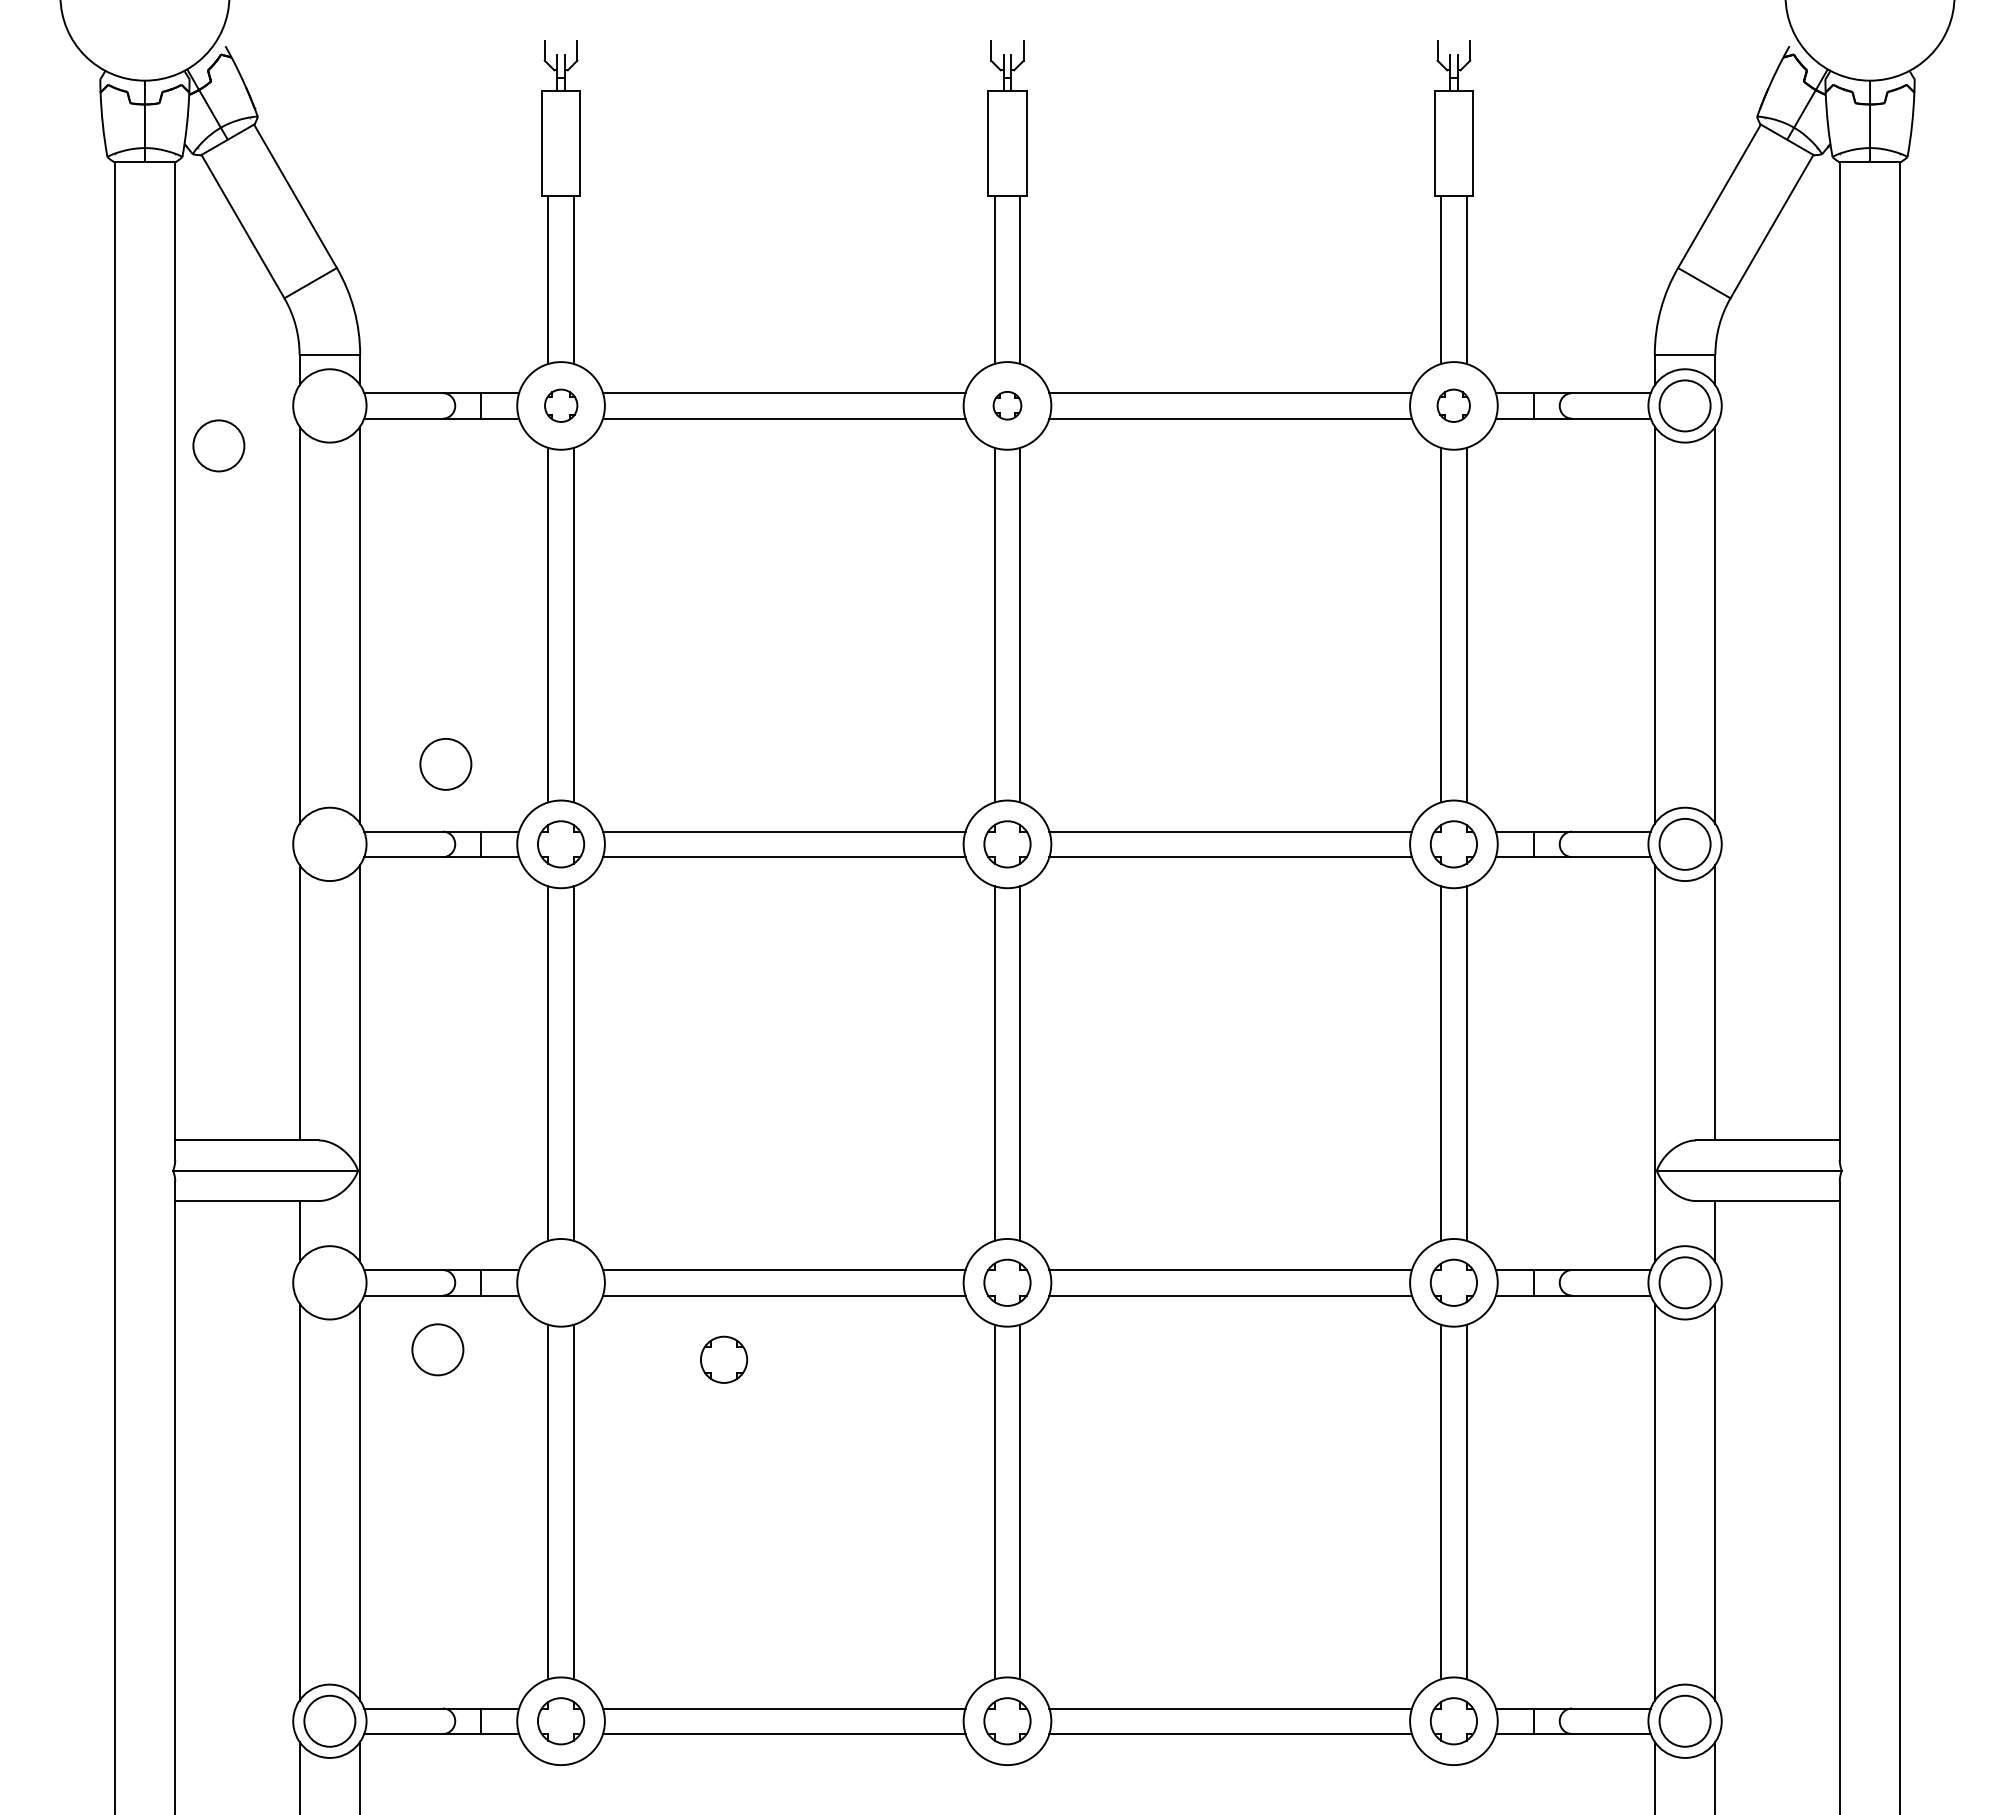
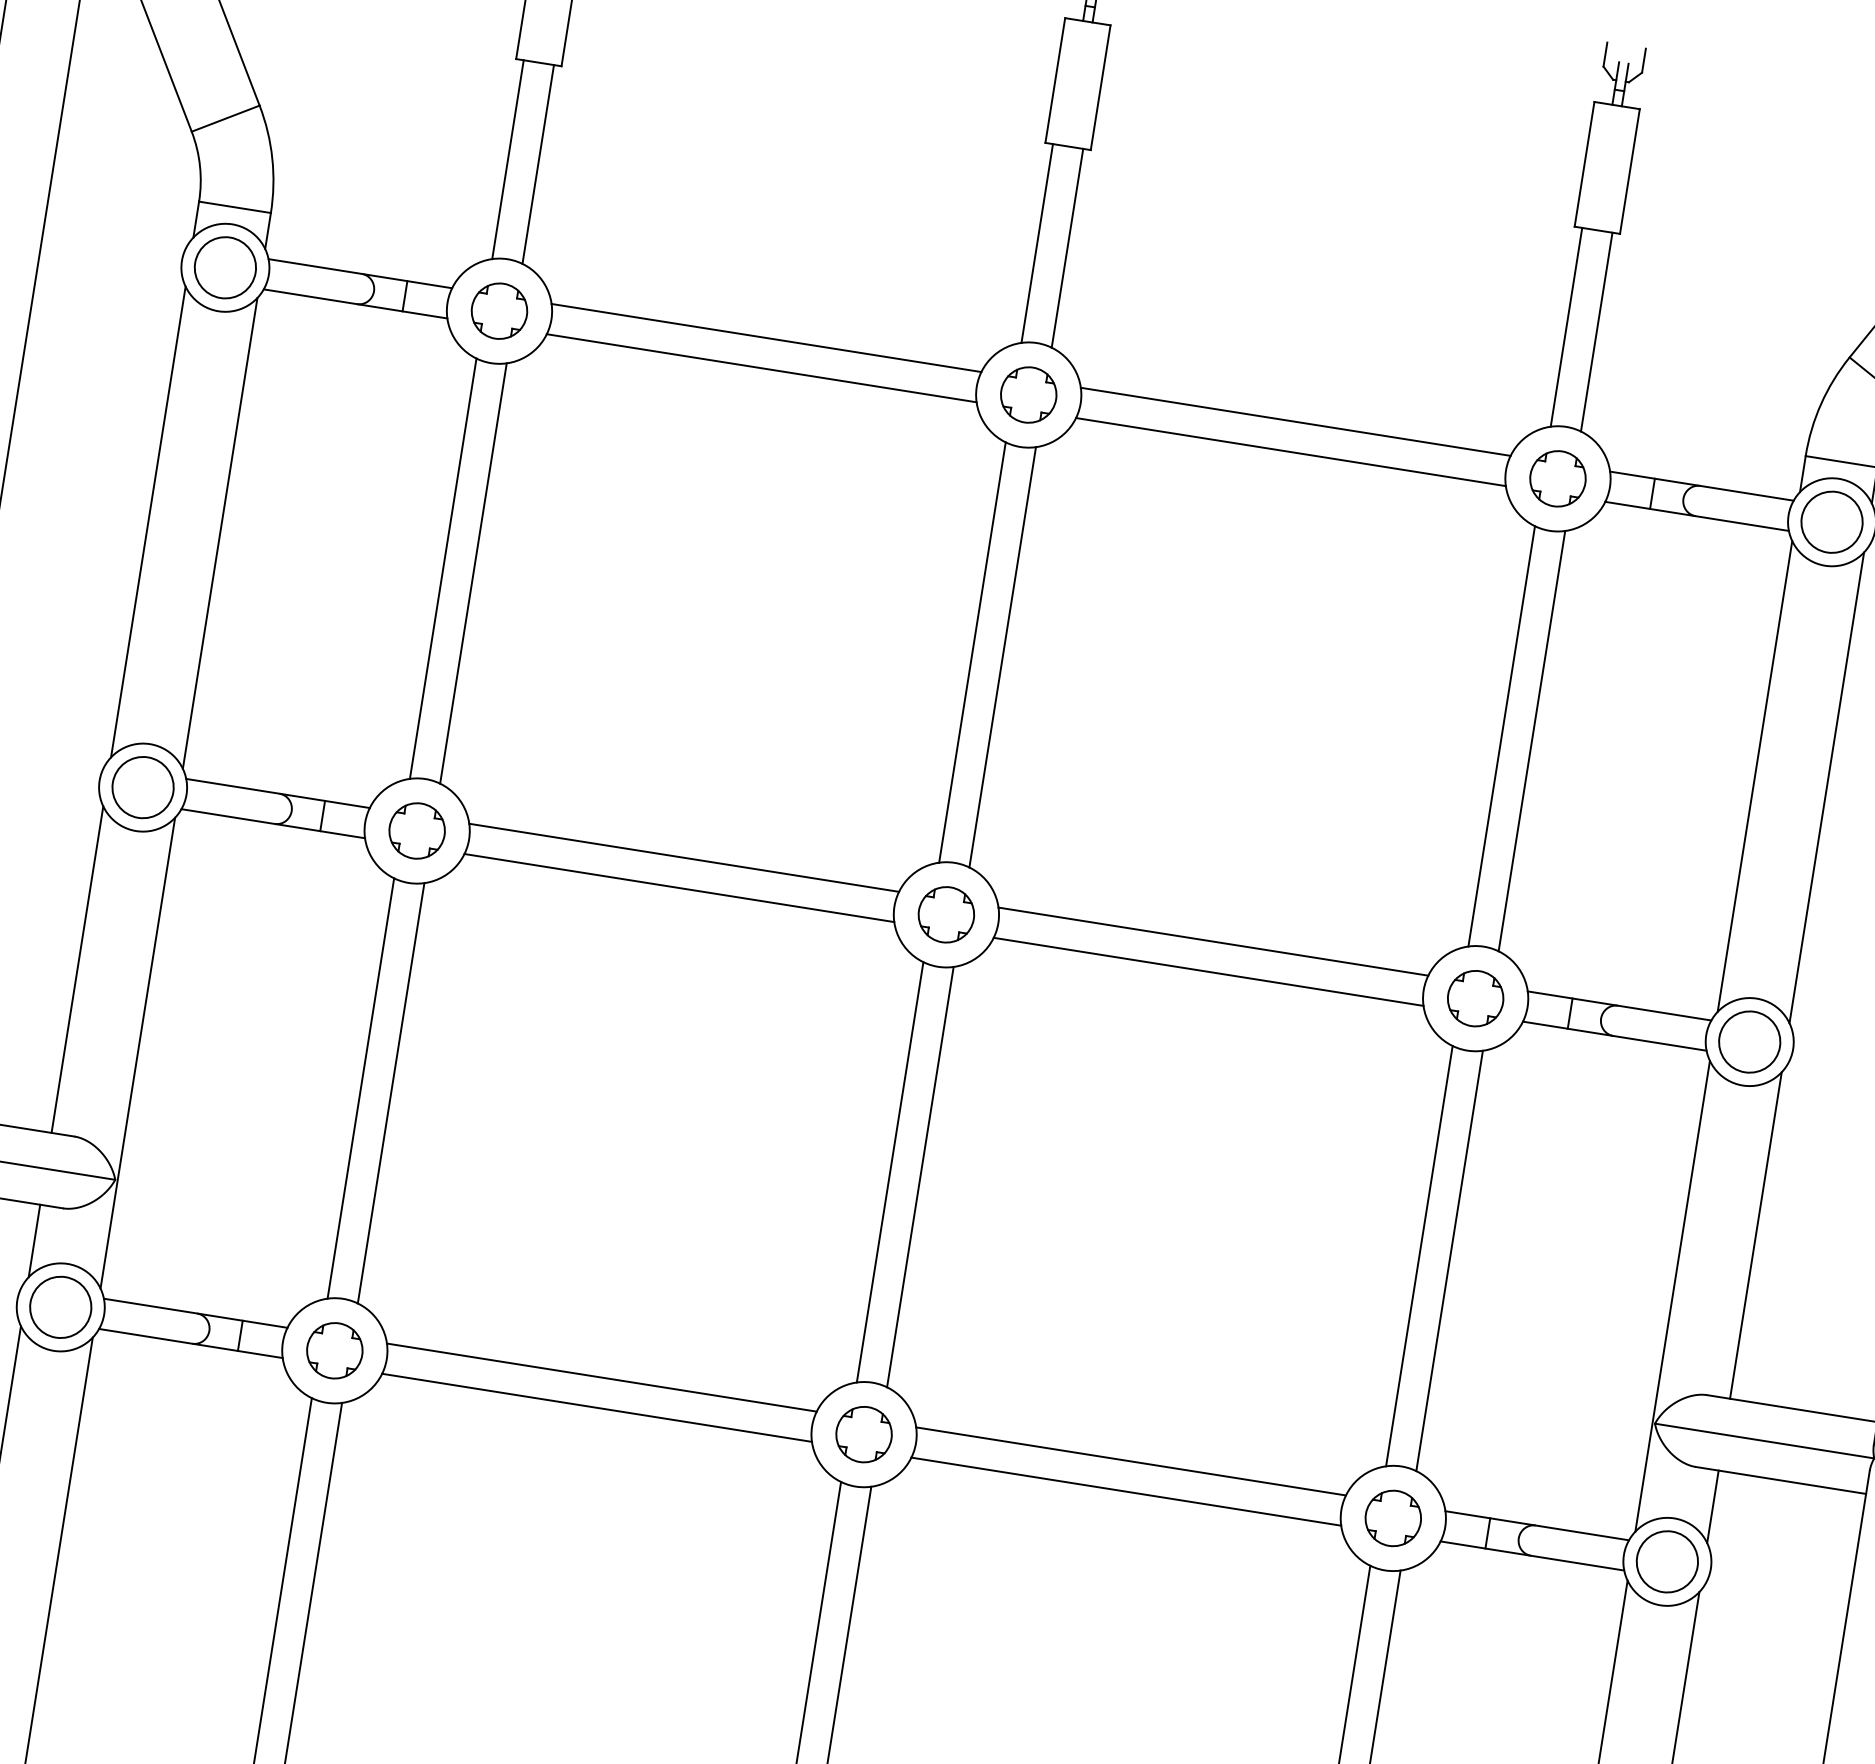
part: (561, 405) -> (500, 310), size x1.43
part: (1007, 405) -> (1028, 394), size x1.67
part: (1453, 405) -> (1557, 478), size x1.43
circle: (218, 445) -> (225, 267), moved
circle: (445, 764) -> (142, 787), moved
circle: (437, 1349) -> (60, 1306), moved
part: (724, 1359) -> (335, 1350), moved

